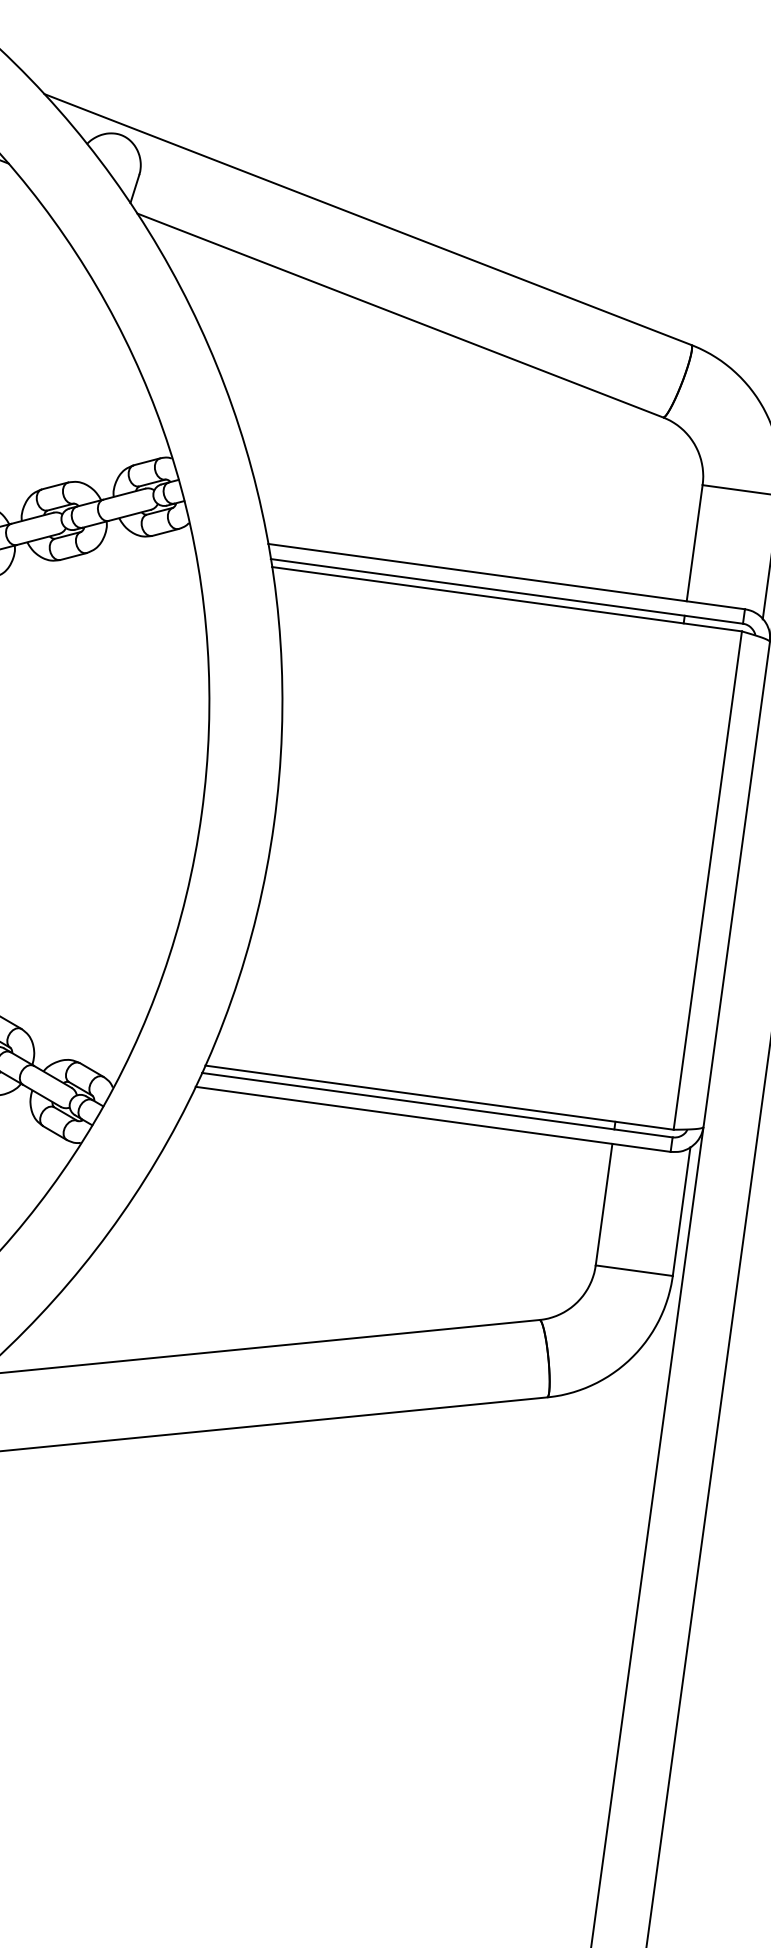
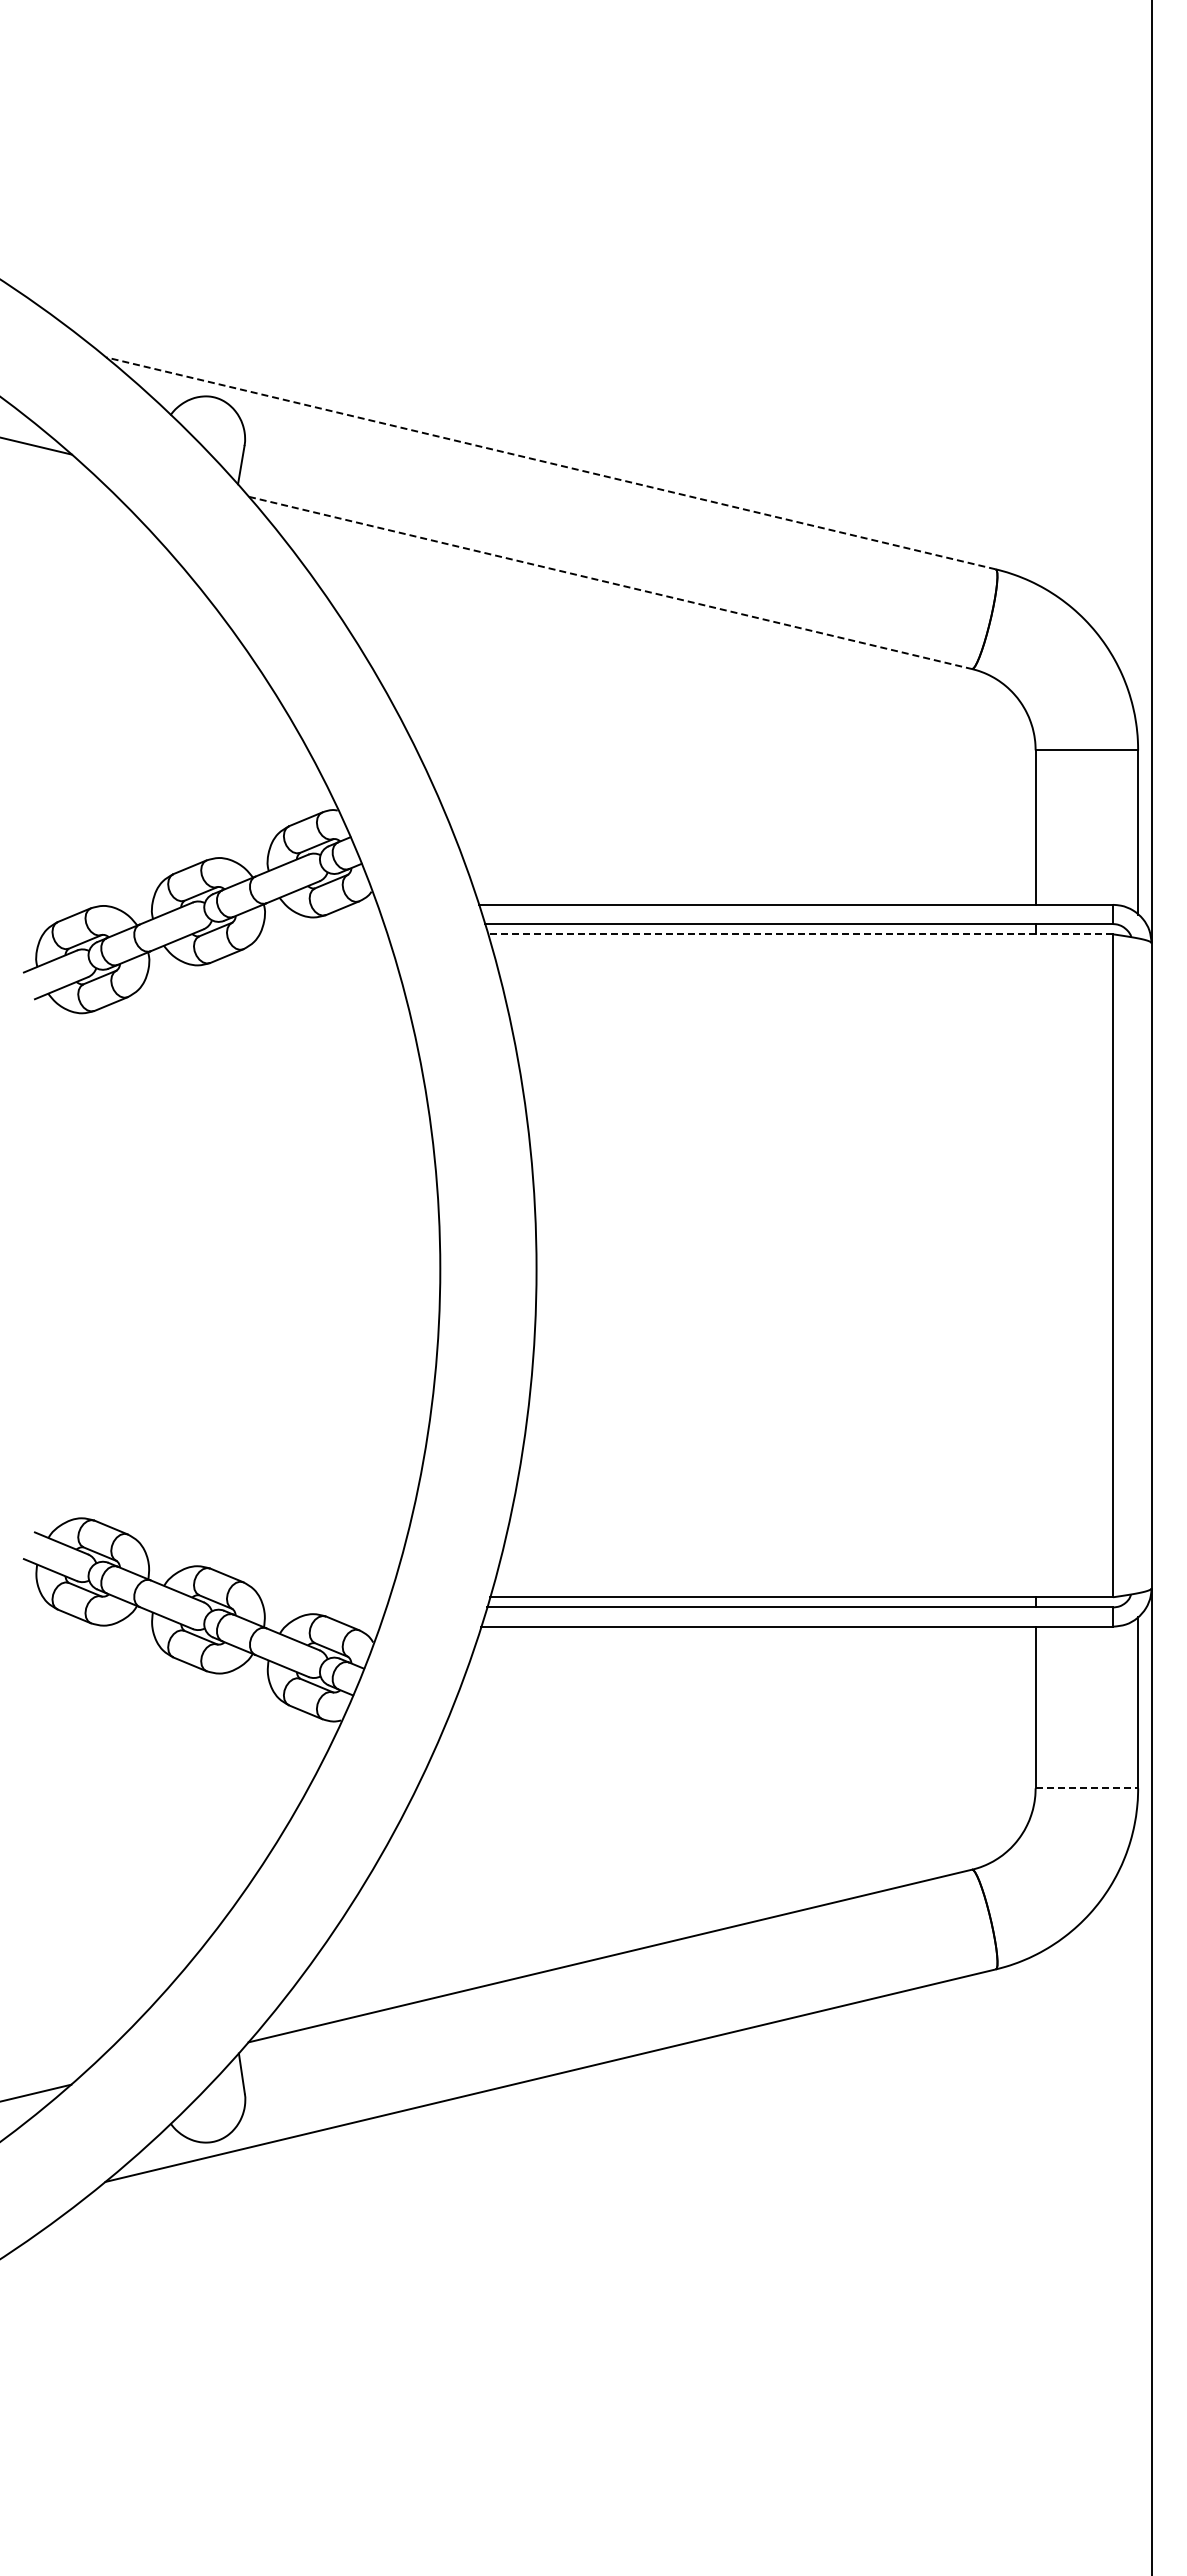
line: (367, 219) -> (550, 463), solid -> dashed
line: (400, 315) -> (610, 582), solid -> dashed
line: (506, 599) -> (800, 934), solid -> dashed
line: (634, 1270) -> (1087, 1788), solid -> dashed

